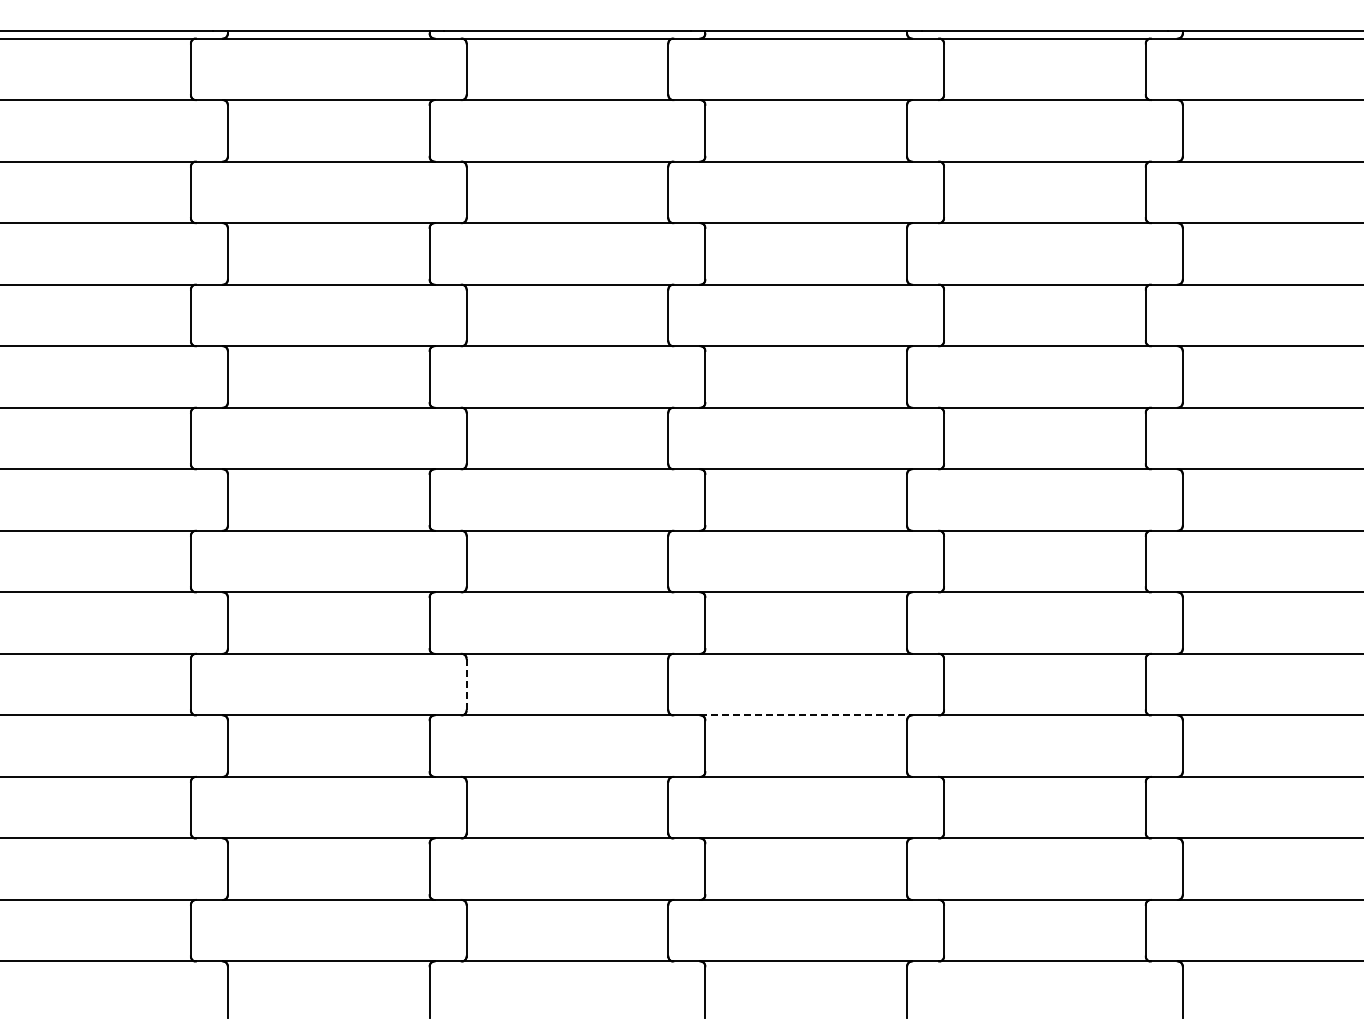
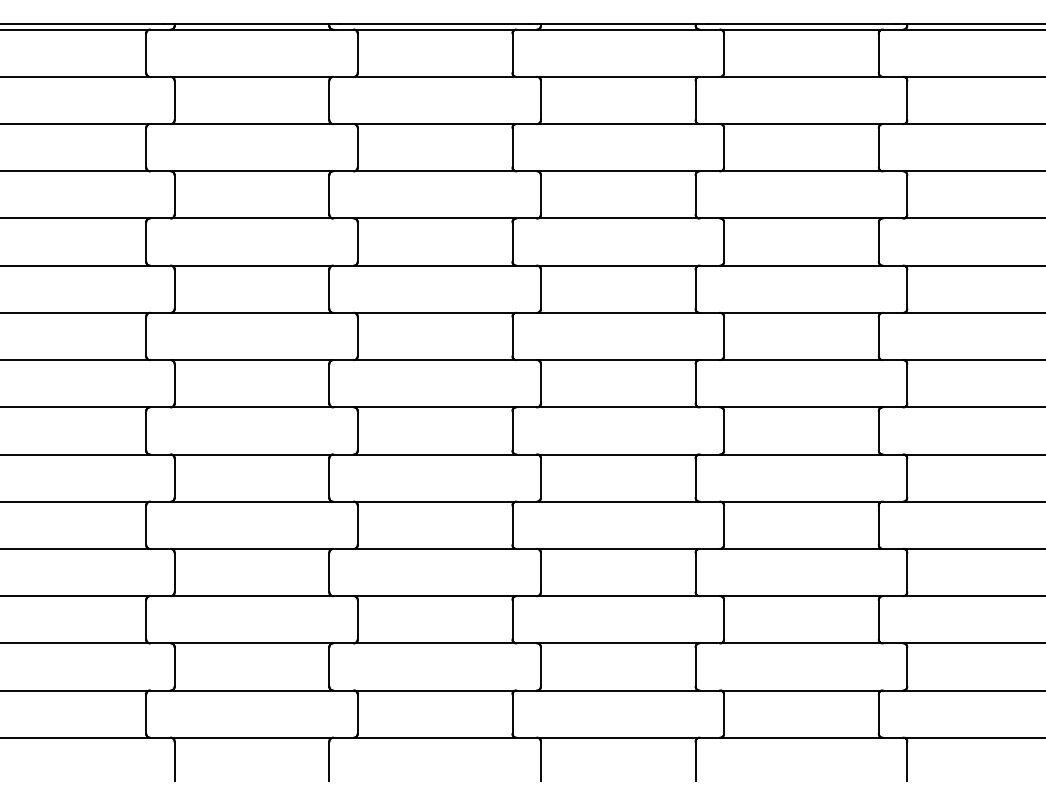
line: (466, 684) -> (357, 525), dashed -> solid
line: (806, 715) -> (618, 549), dashed -> solid

